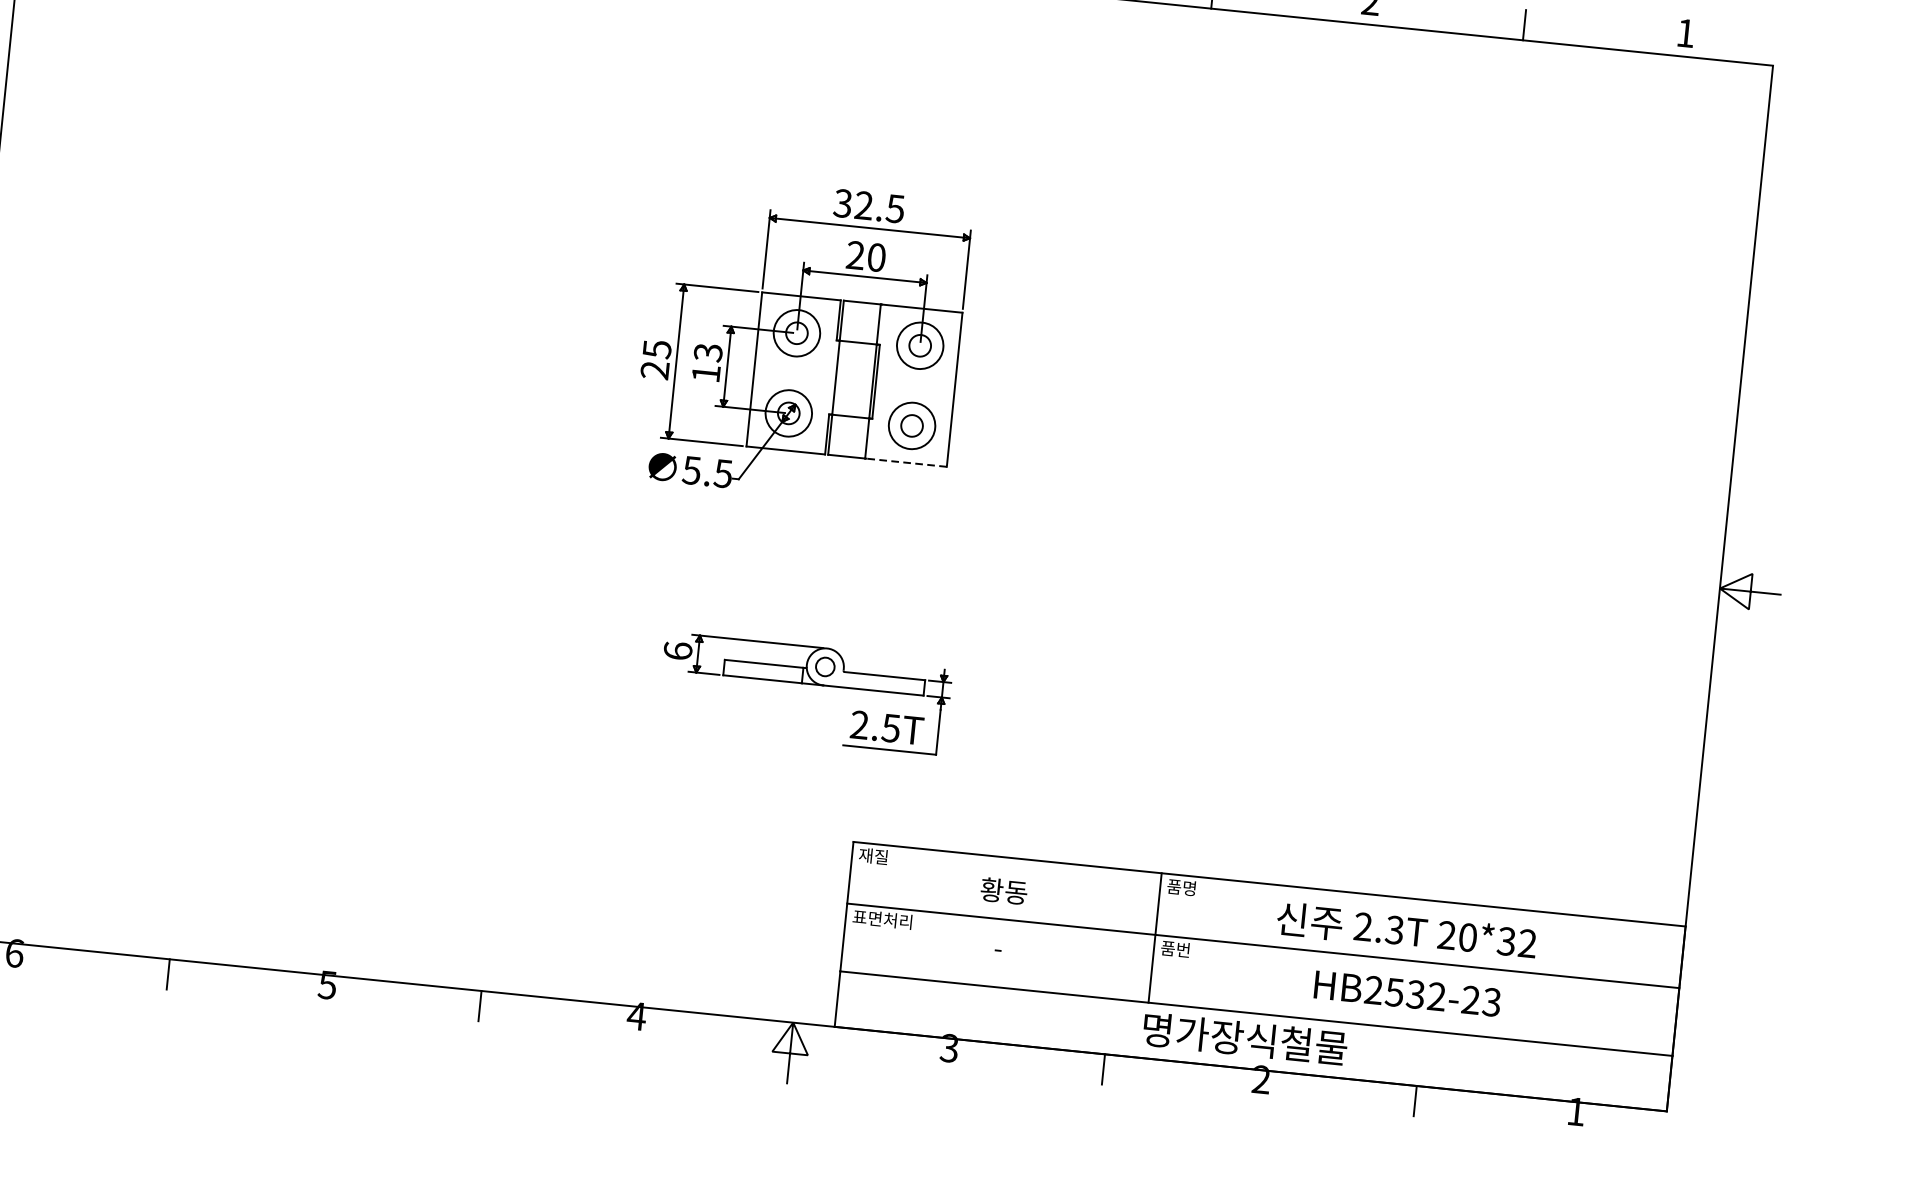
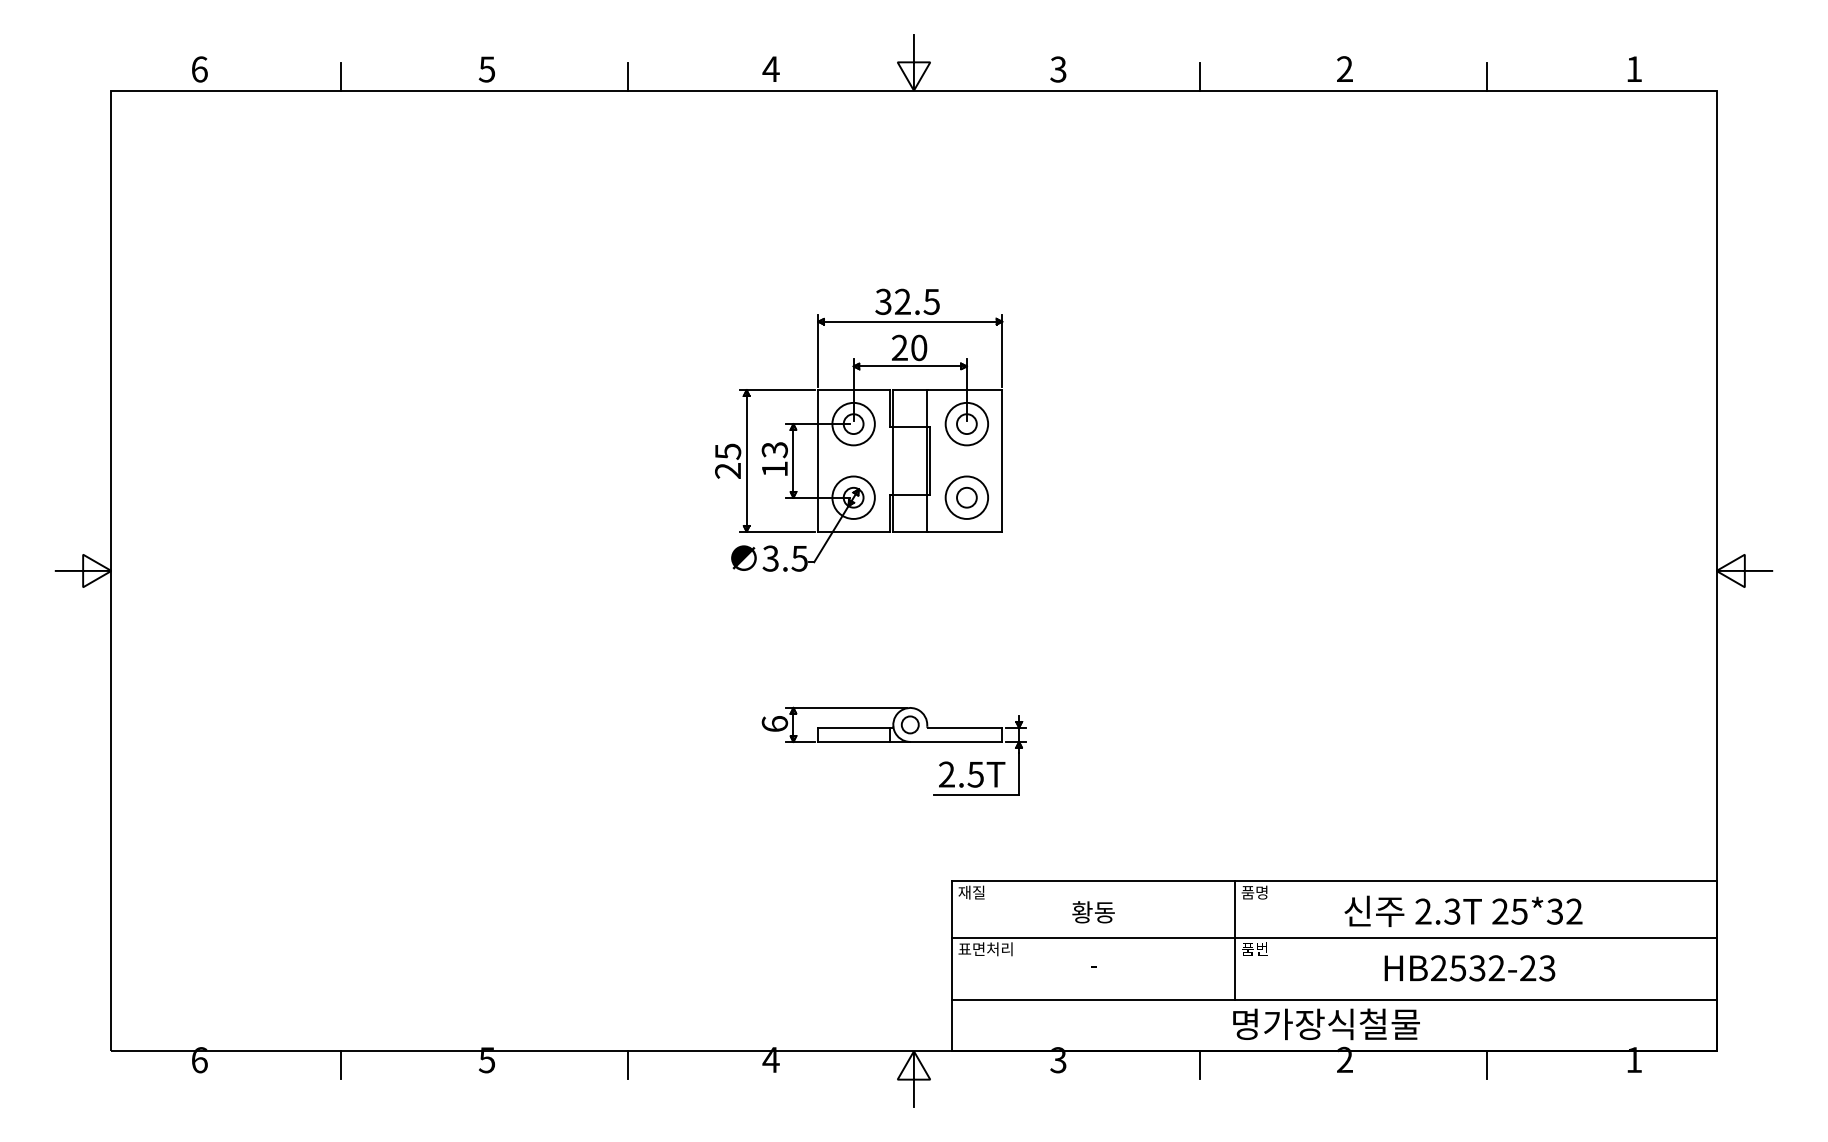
line: (906, 462) -> (965, 531), dashed -> solid
text: (691, 470) -> (770, 558), 5.5 -> 3.5
text: (1467, 937) -> (1519, 911), 20*32 -> 25*32

